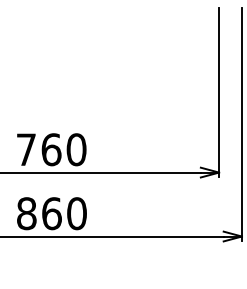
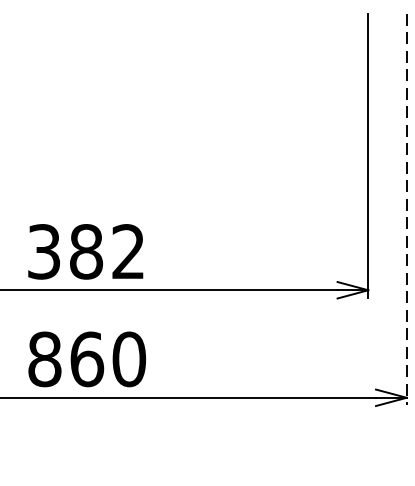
line: (241, 125) -> (405, 211), solid -> dashed
text: (51, 149) -> (86, 251), 760 -> 382

